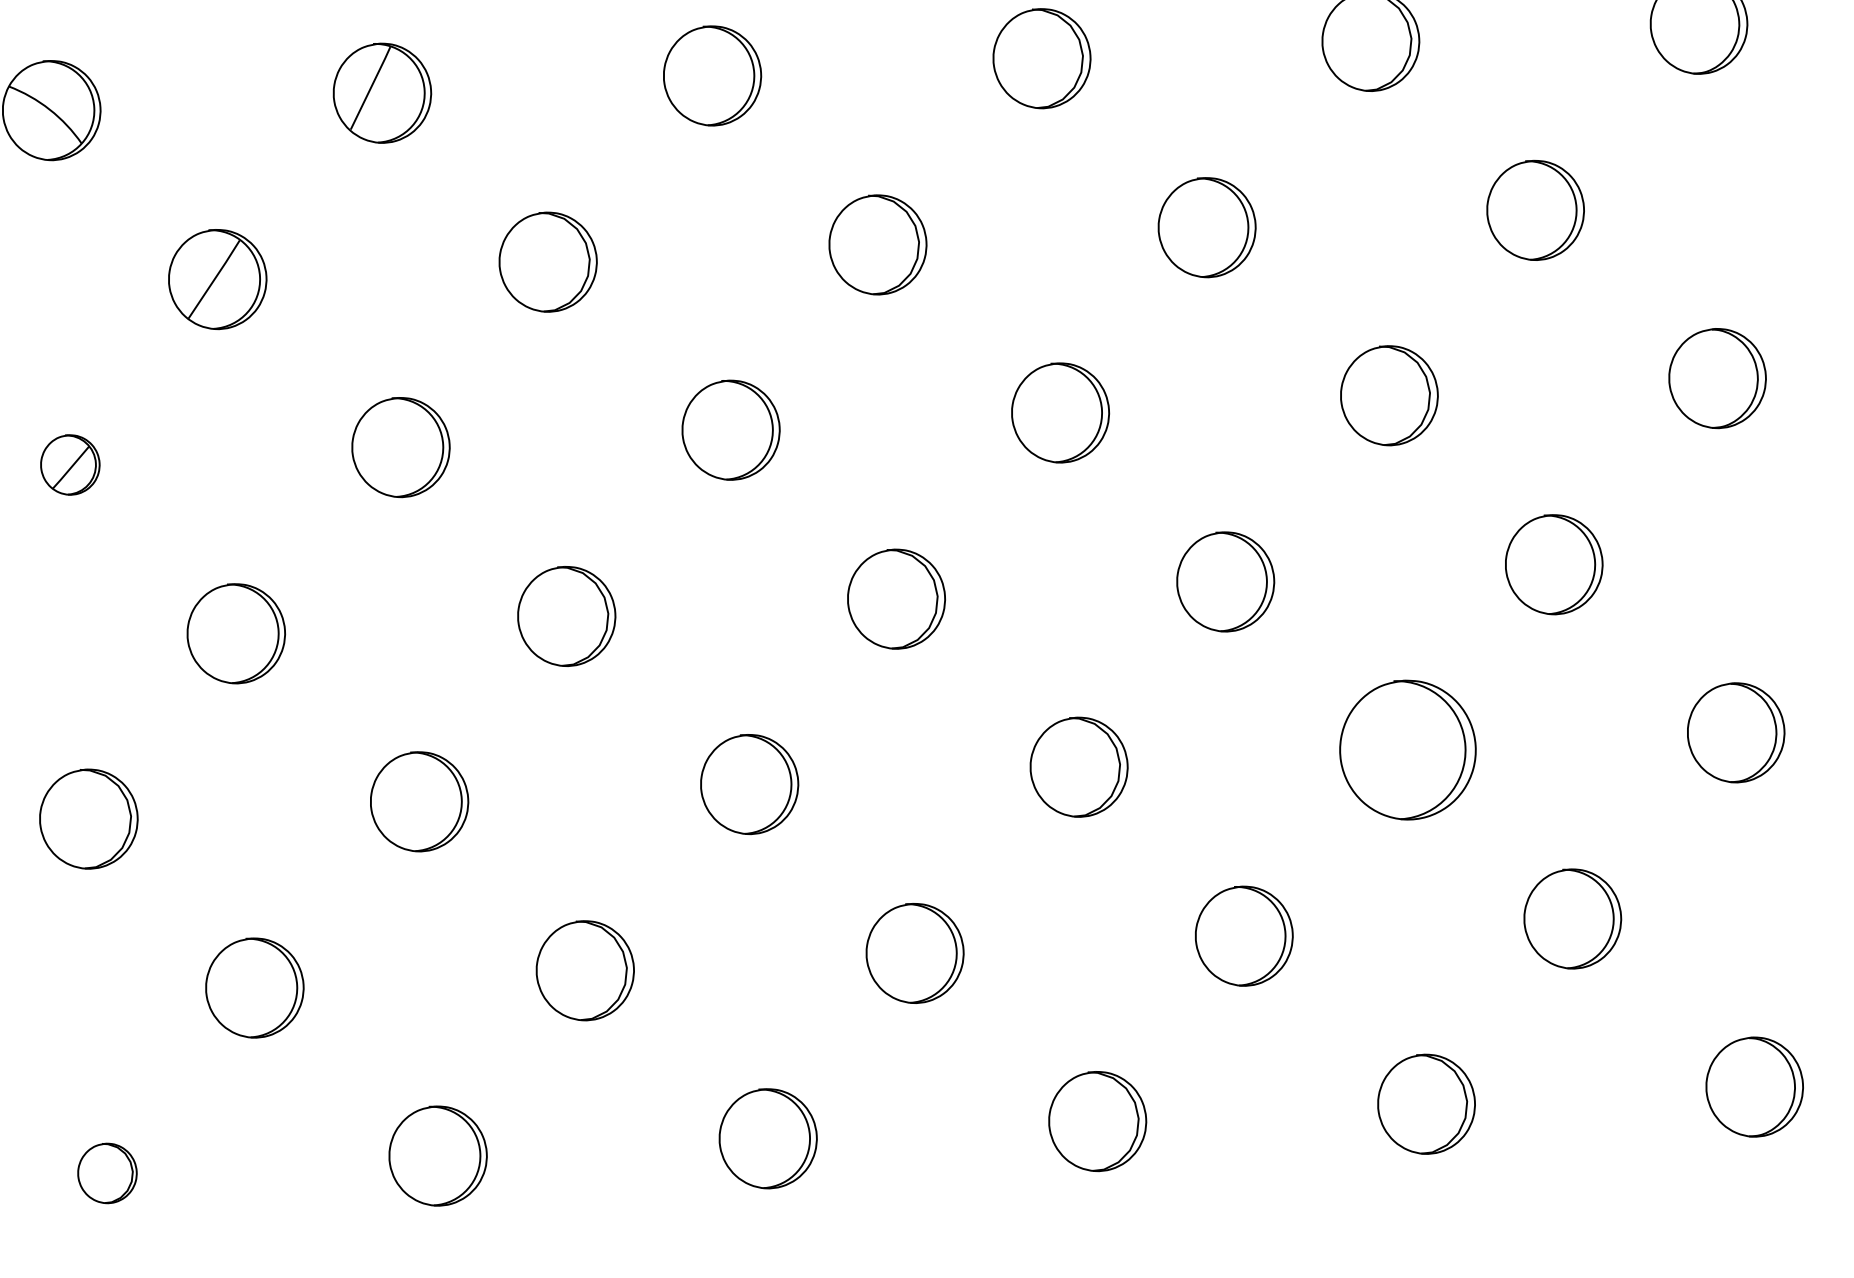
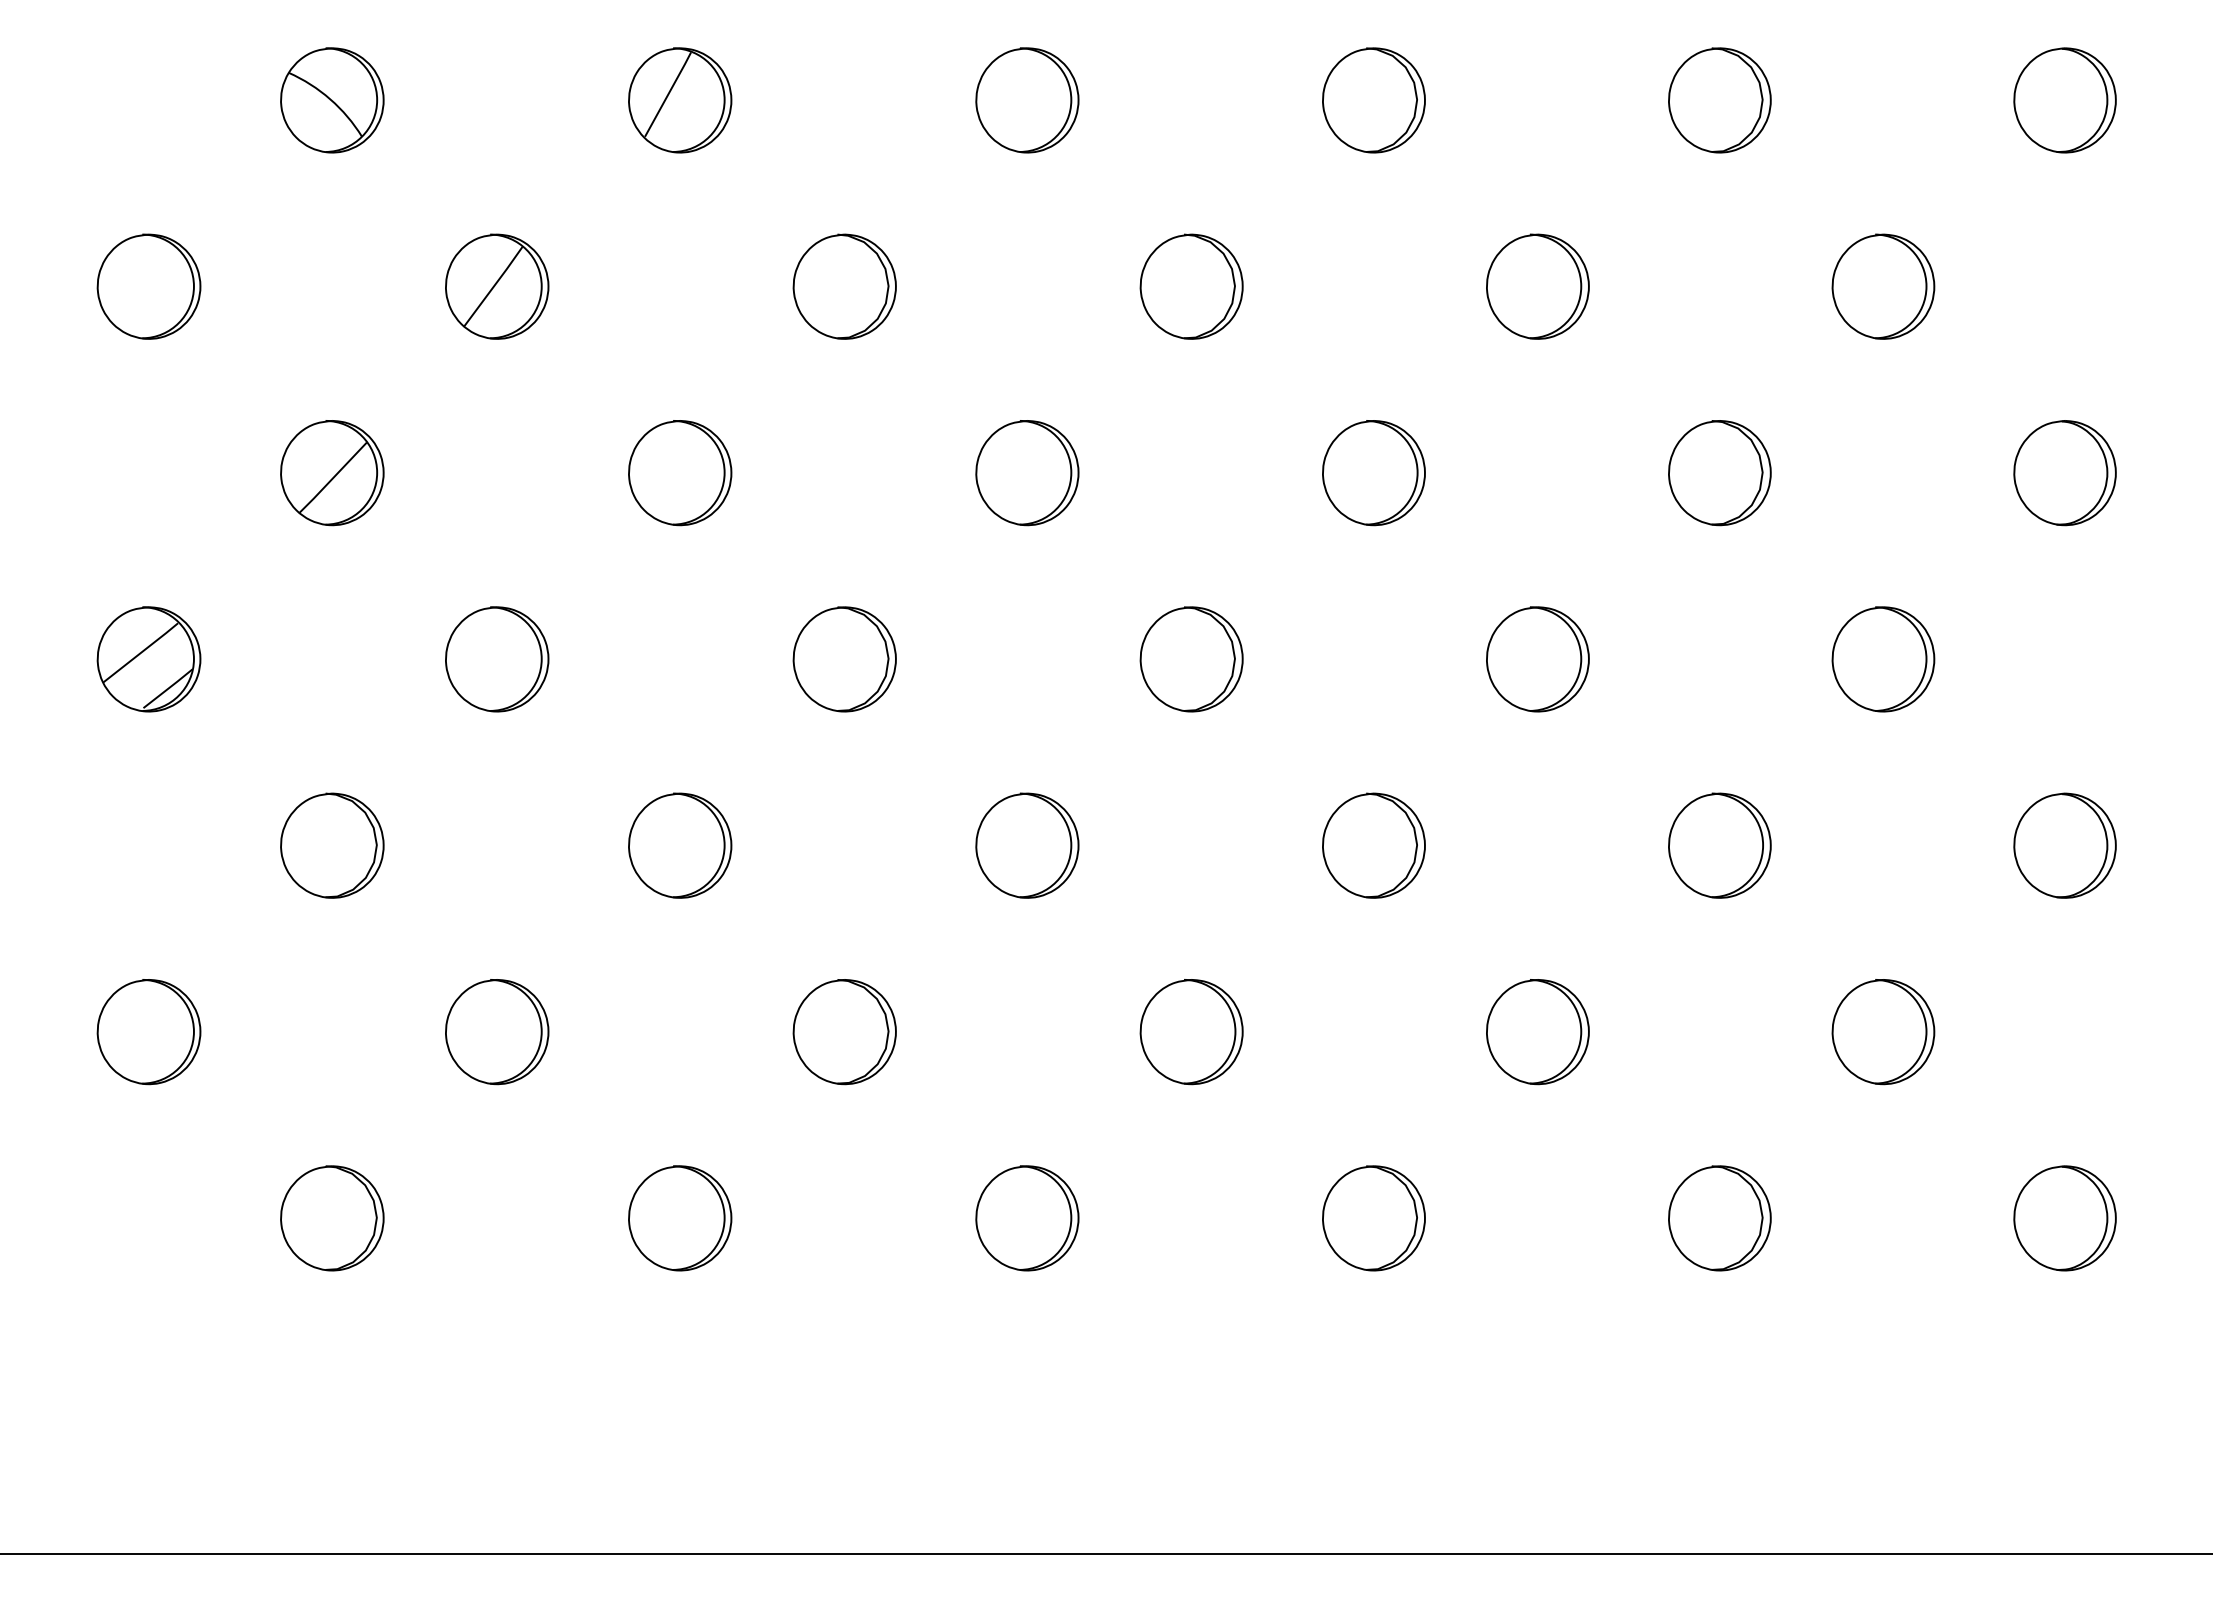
part: (70, 465) -> (332, 473), size x1.67
part: (1407, 749) -> (1719, 845), size x0.71
part: (107, 1173) -> (332, 1218), size x1.67

